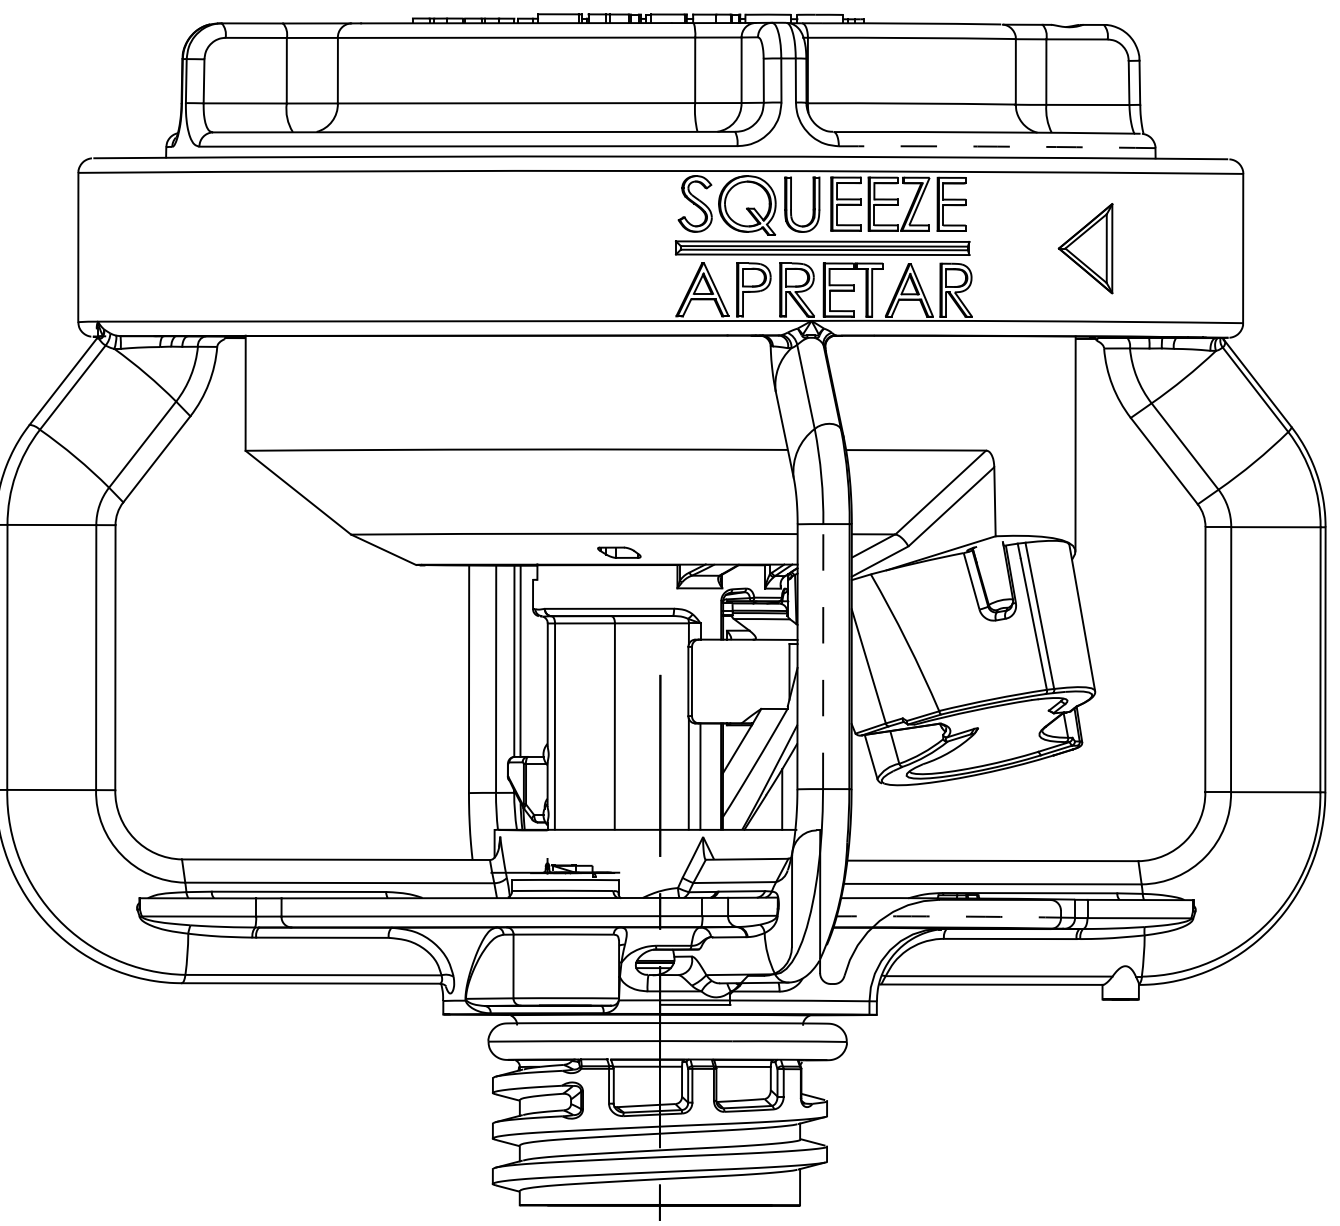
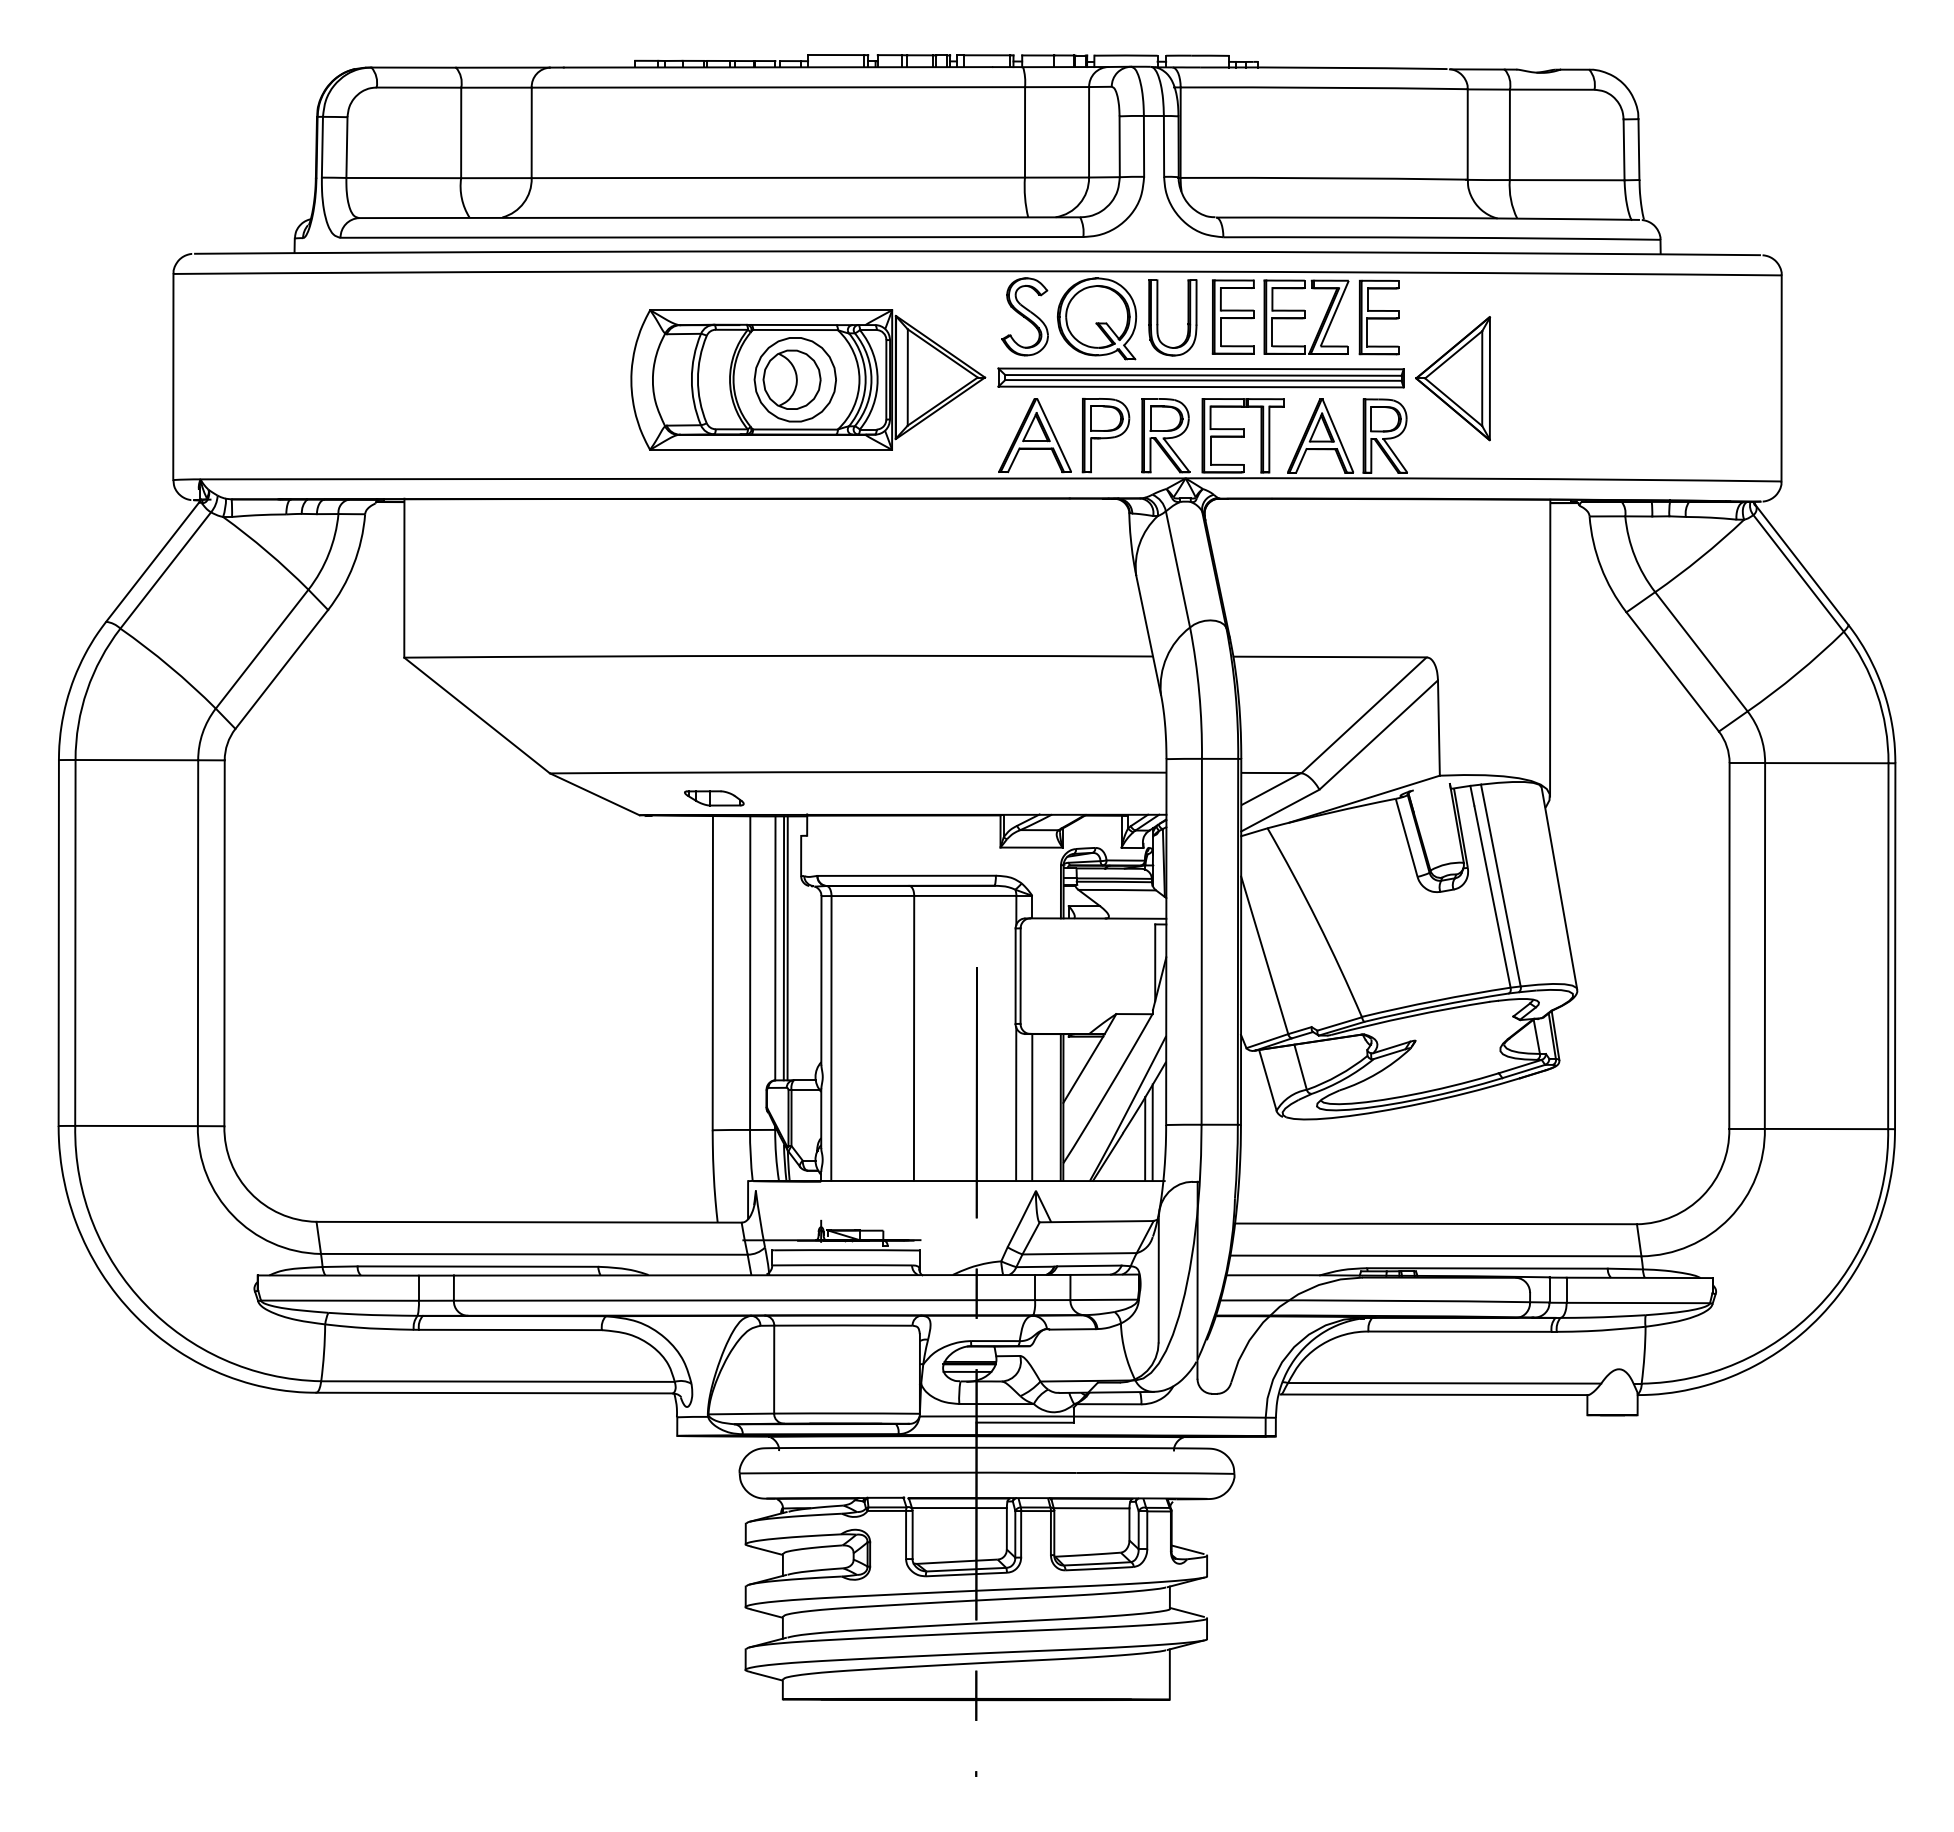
arc: (996, 146) -> (1441, 237), dashed -> solid
part: (1085, 248) -> (1453, 378), moved
part: (538, 249) -> (808, 379), added
part: (619, 552) -> (714, 798), moved
line: (823, 656) -> (1201, 941), dashed -> solid
line: (523, 661) -> (787, 948), added
line: (787, 794) -> (1152, 1132), added
arc: (956, 916) -> (1385, 1300), dashed -> solid

